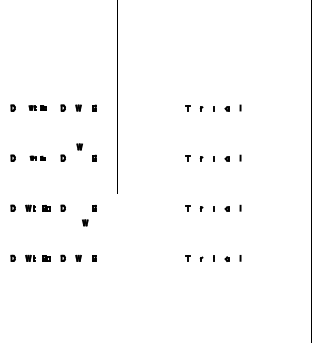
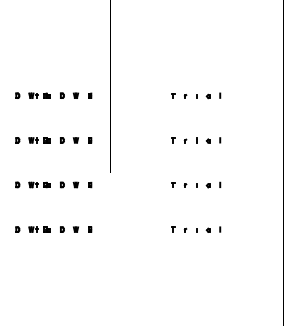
part: (37, 107) -> (39, 95), size x1.43
part: (79, 147) -> (75, 140), moved
part: (37, 158) -> (39, 140), size x1.67
part: (84, 222) -> (75, 184), moved

